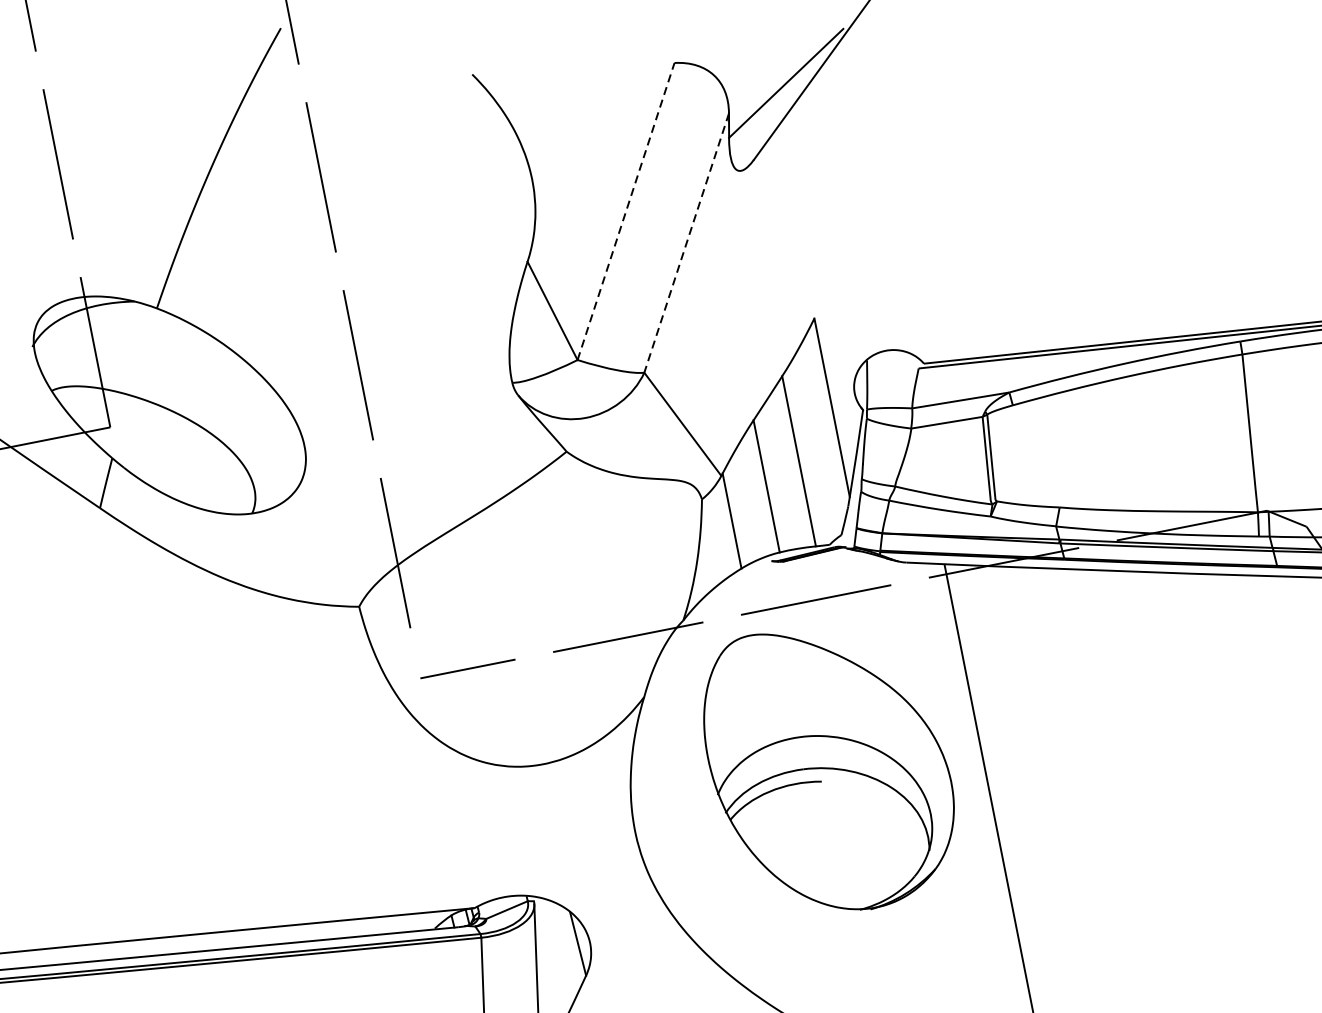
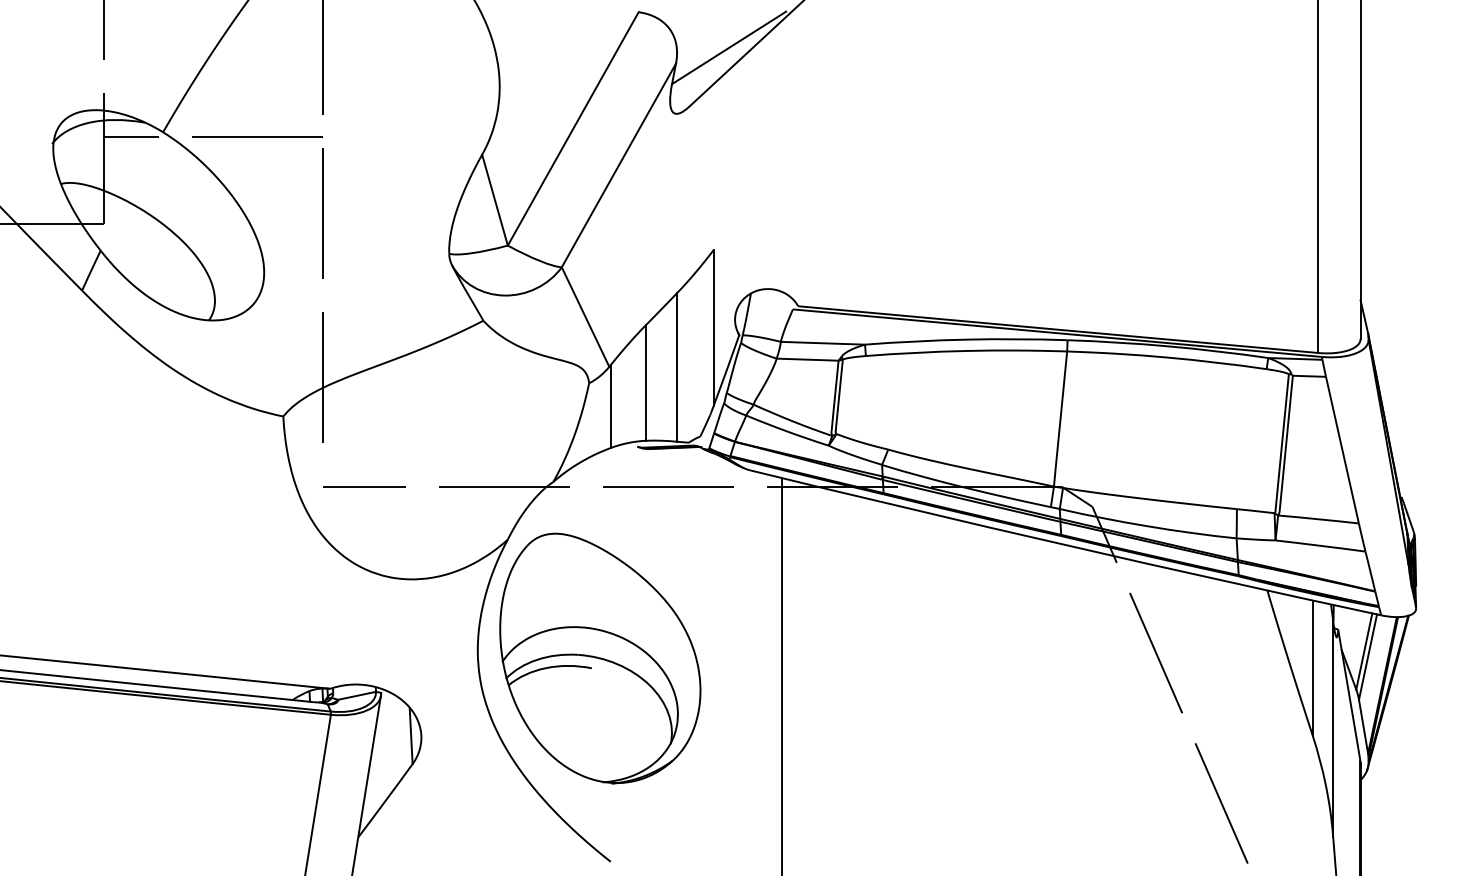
line: (626, 211) -> (573, 128), dashed -> solid
line: (686, 243) -> (618, 165), dashed -> solid
line: (215, 301) -> (213, 136), added
part: (829, 768) -> (600, 658), moved

